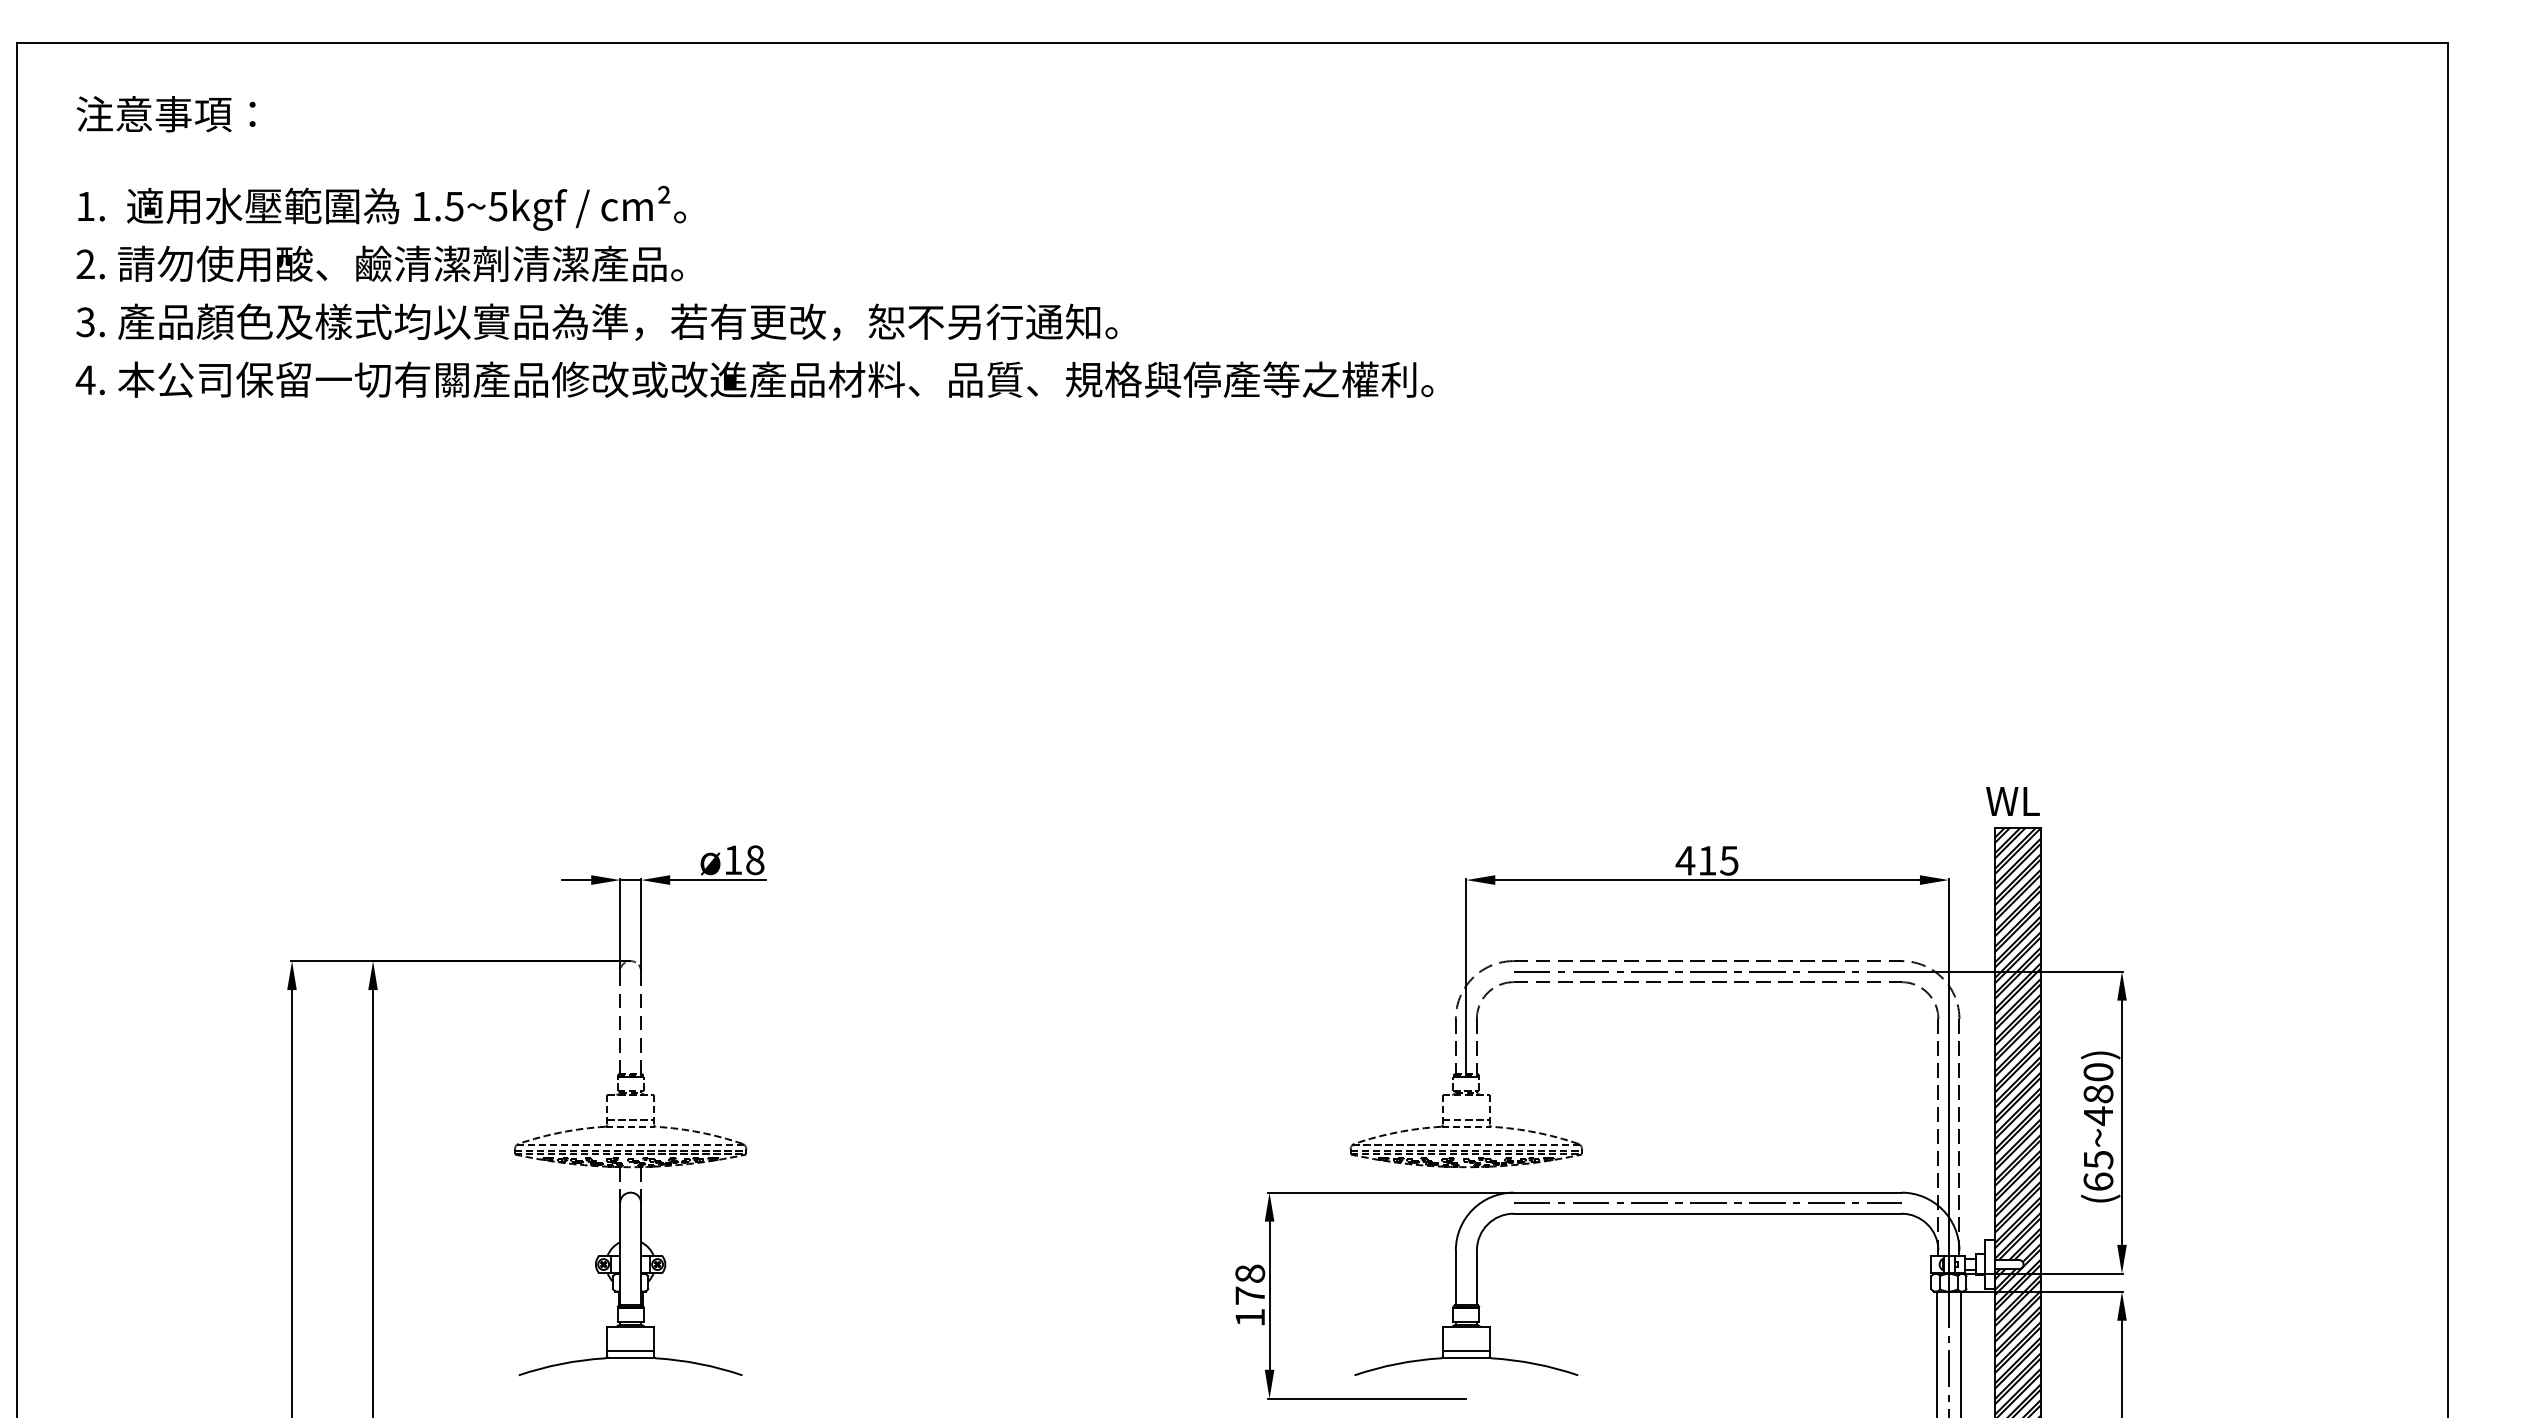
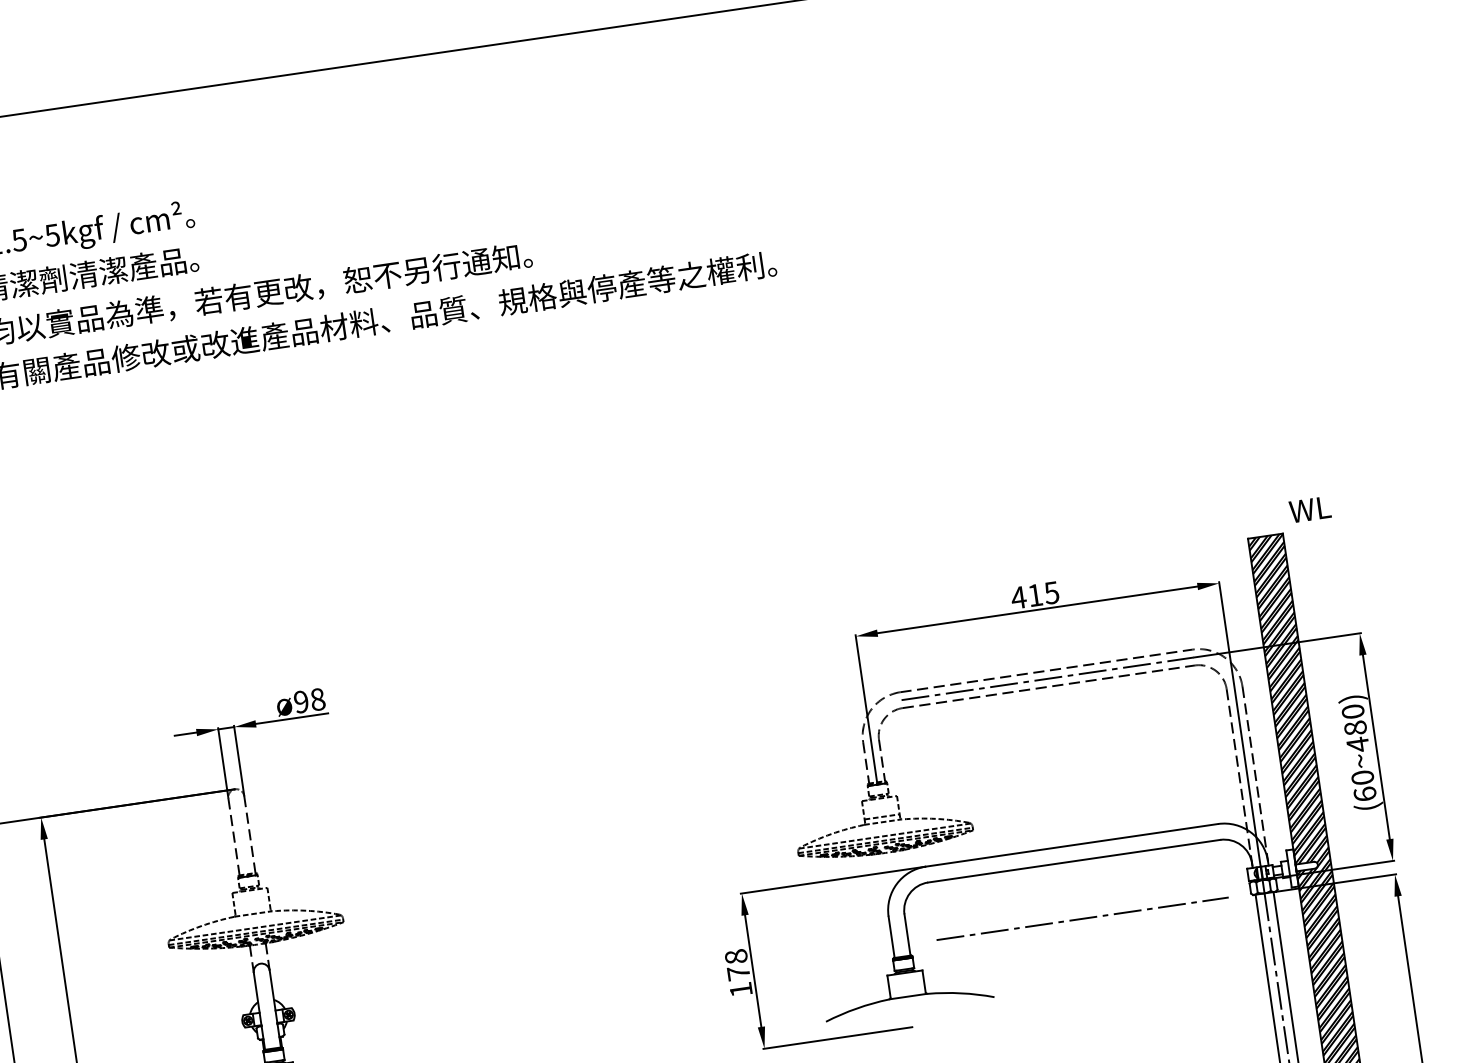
text: (2012, 801) -> (1309, 509), moved
text: (733, 860) -> (301, 702), ø18 -> ø98
line: (630, 1119) -> (252, 908), removed
text: (2098, 1159) -> (1362, 777), (65~480) -> (60~480)
line: (1707, 1202) -> (1082, 918), moved
line: (1466, 1351) -> (907, 991), removed

